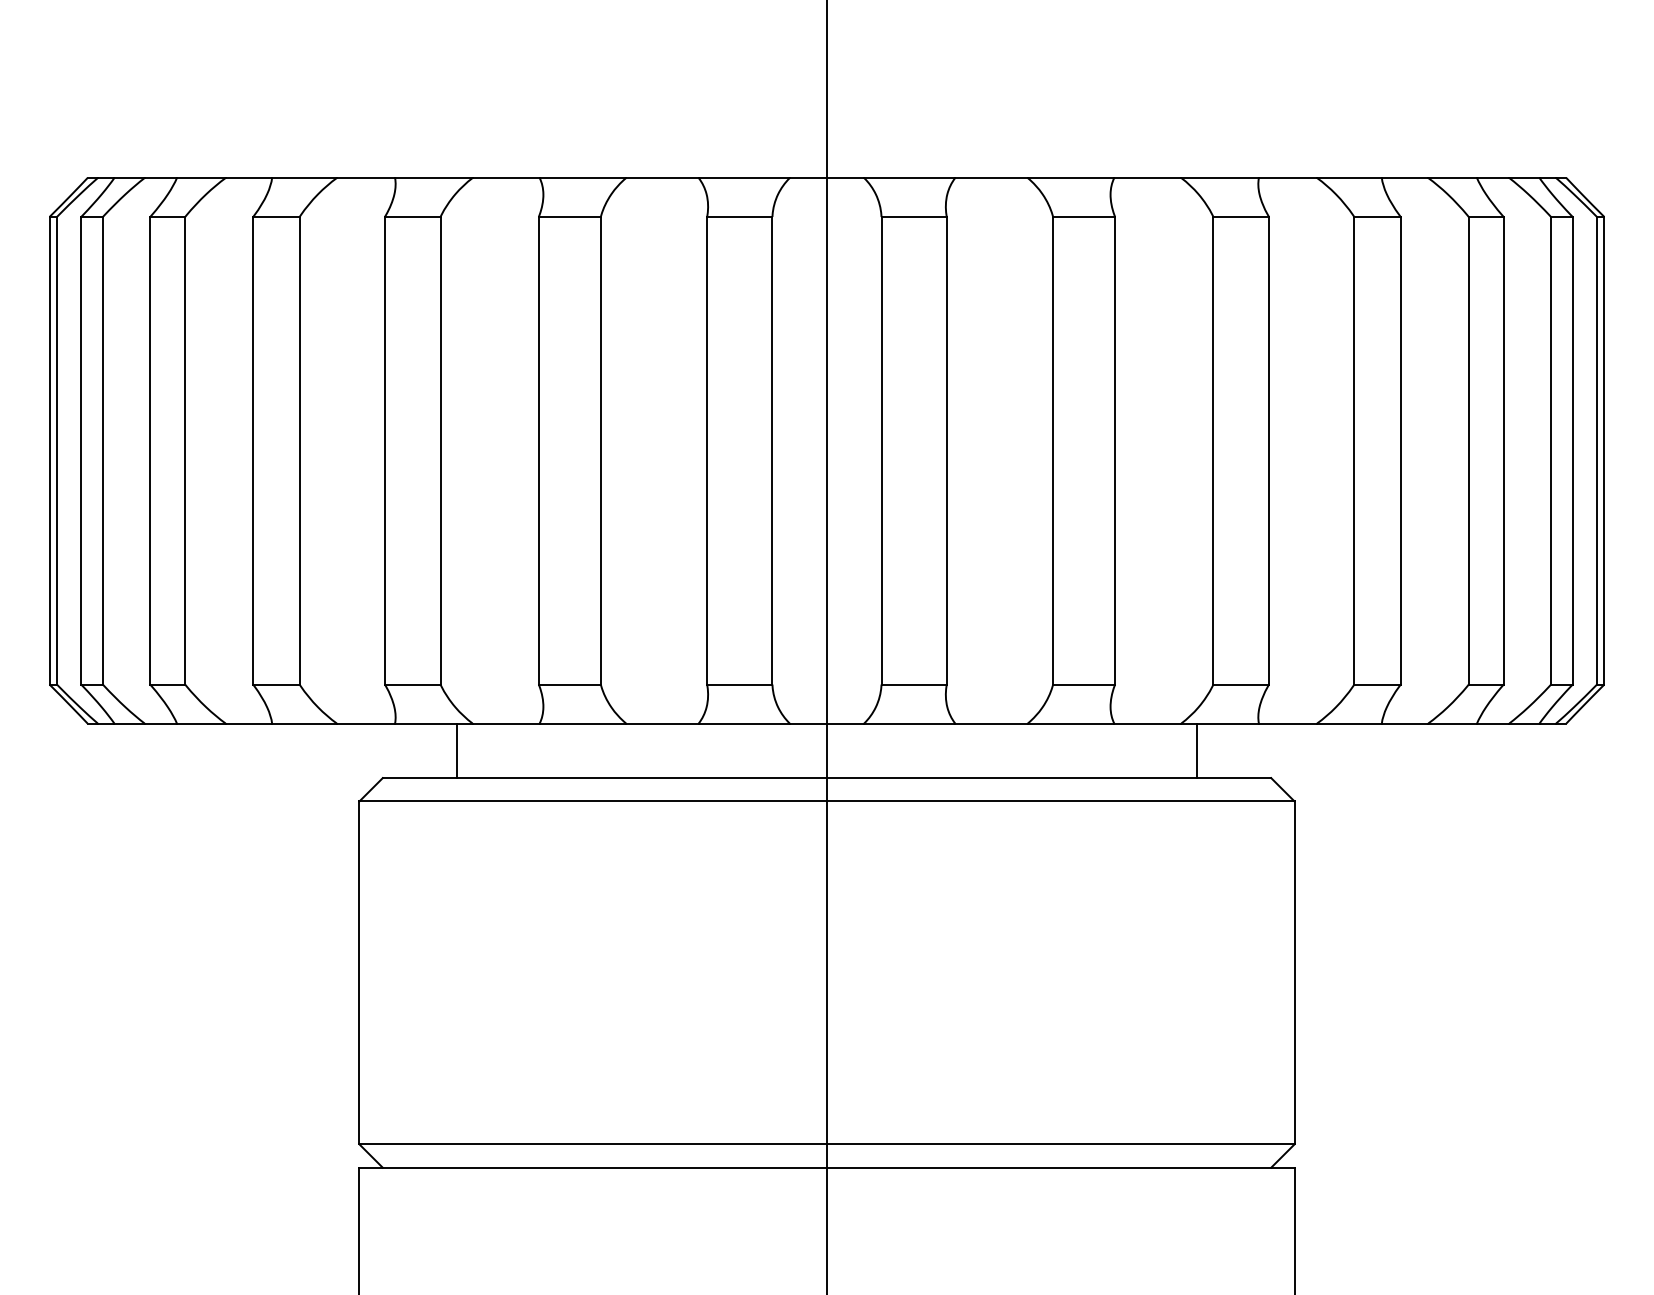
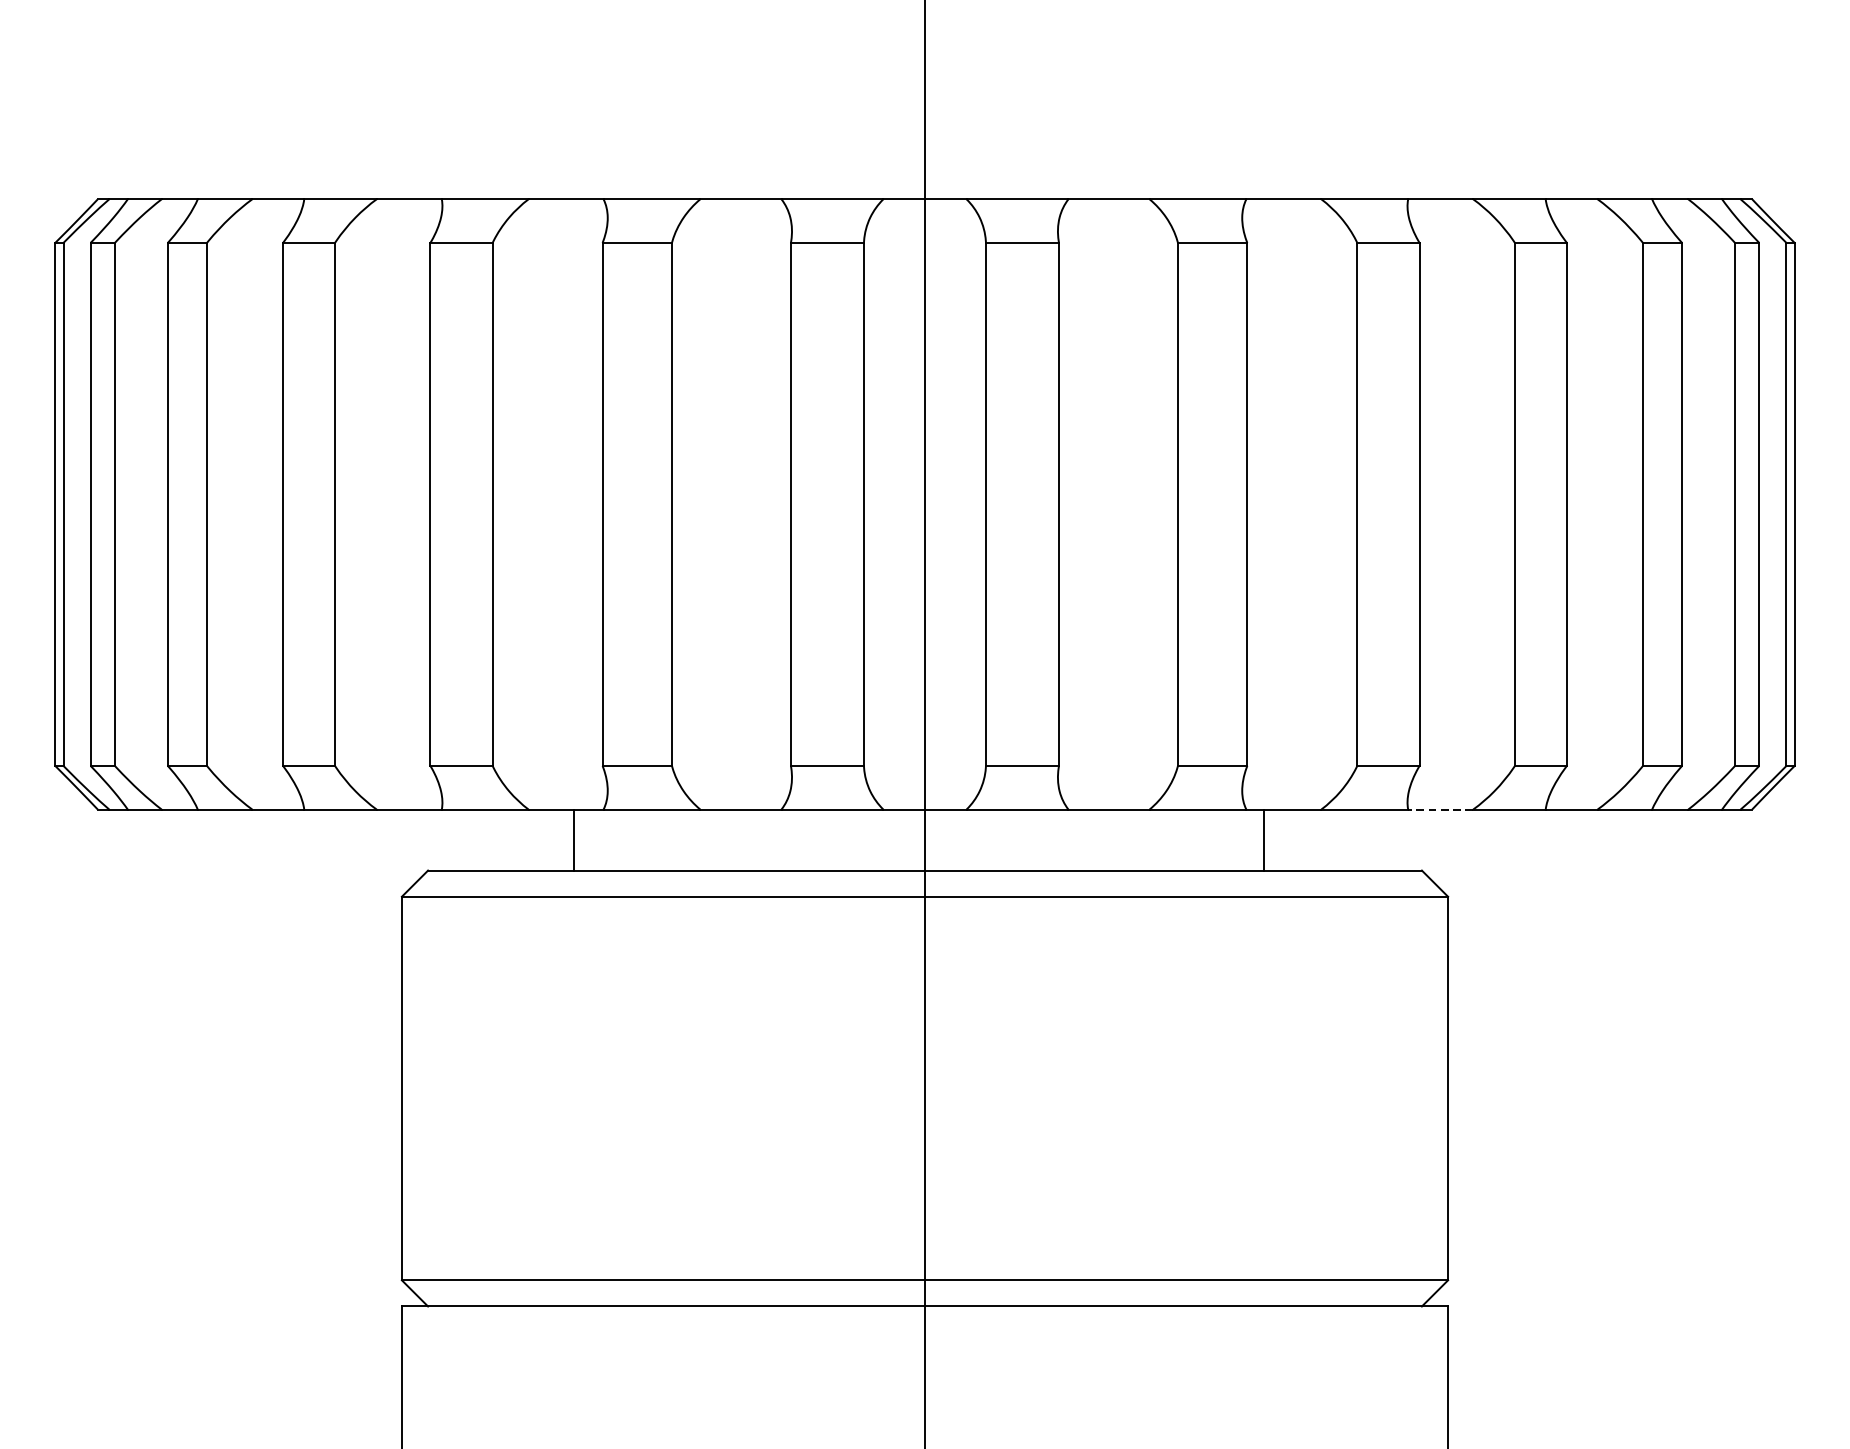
line: (1287, 723) -> (1440, 809), solid -> dashed
line: (456, 750) -> (573, 839), moved
line: (1197, 750) -> (1264, 839), moved

